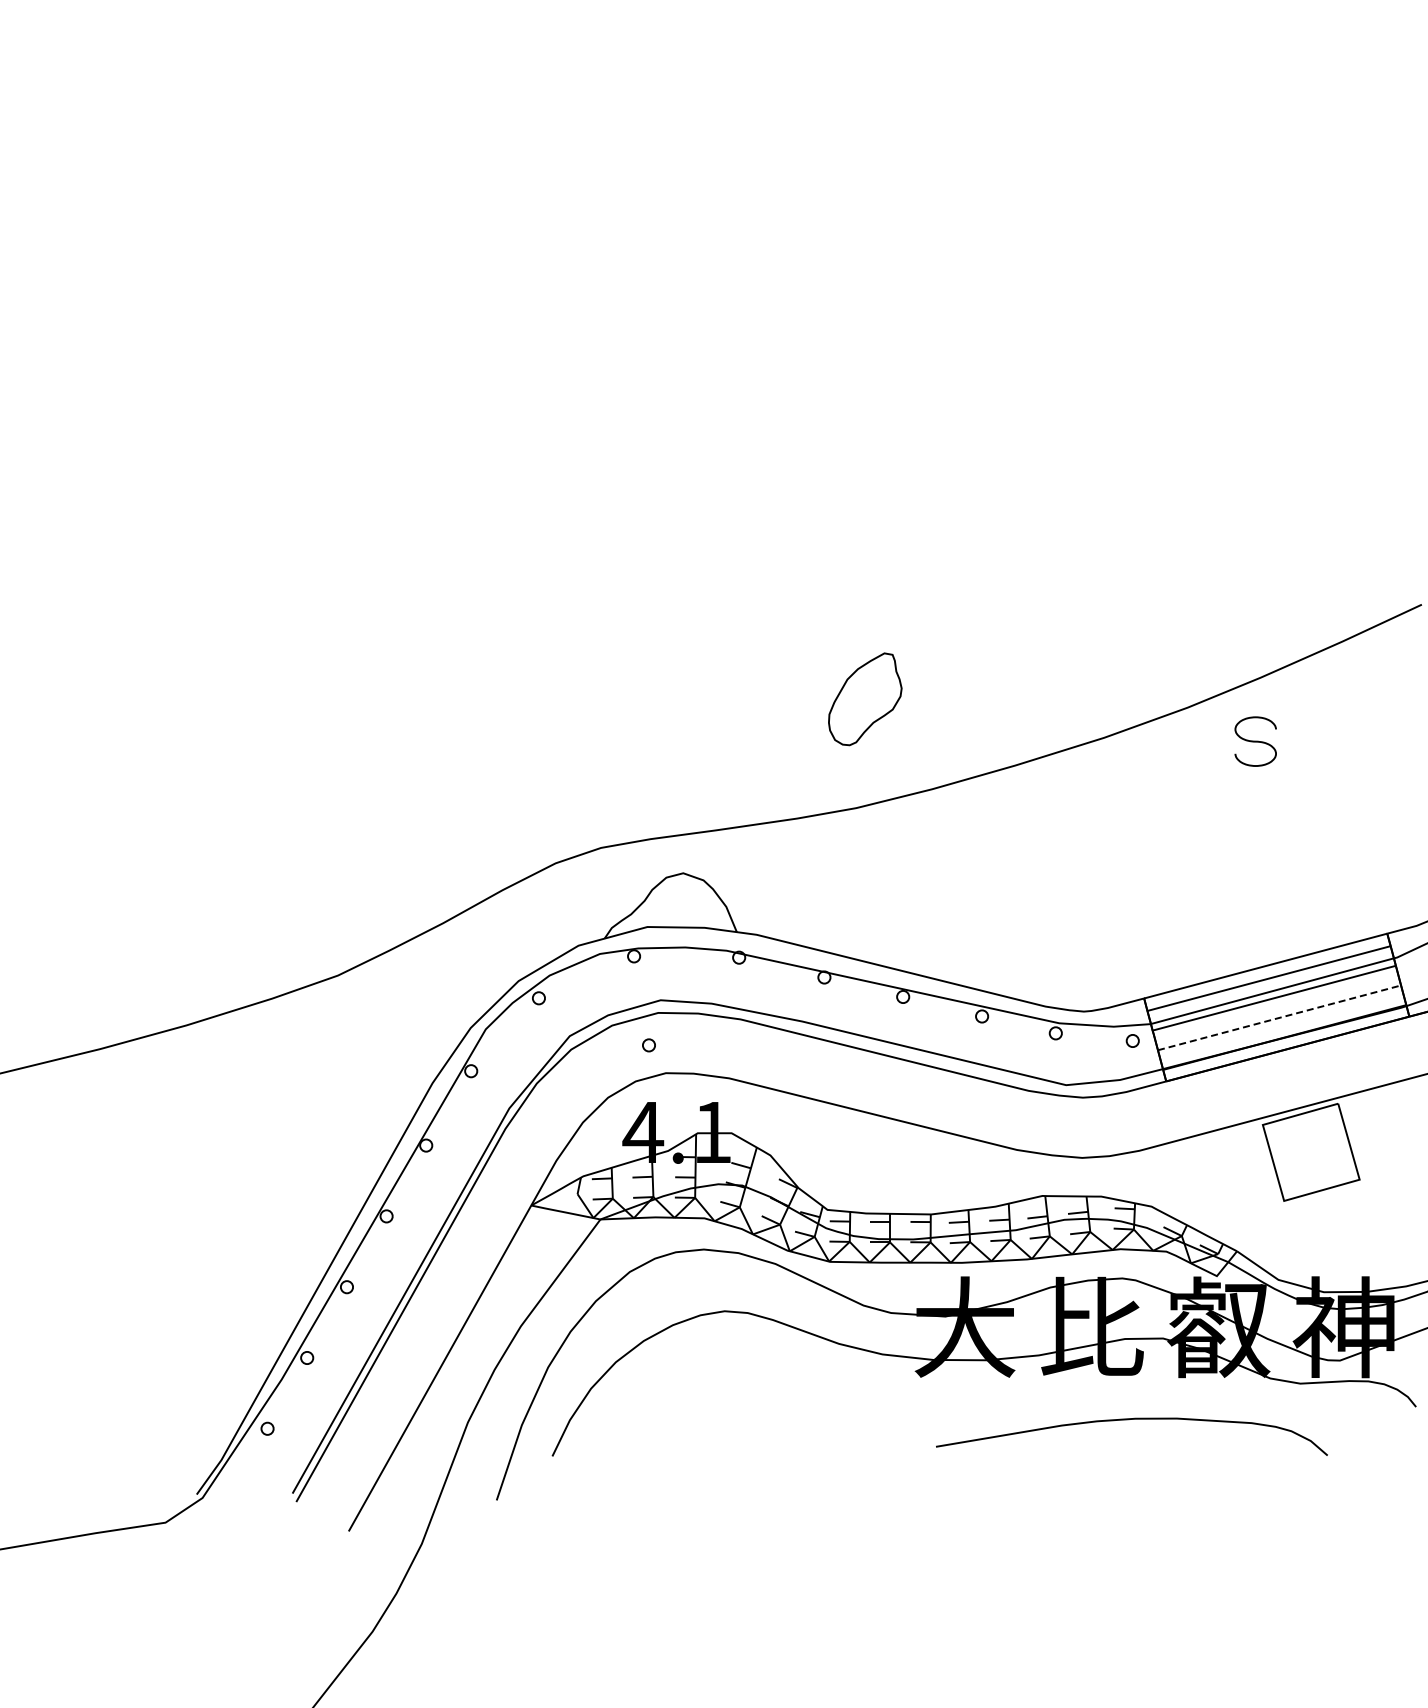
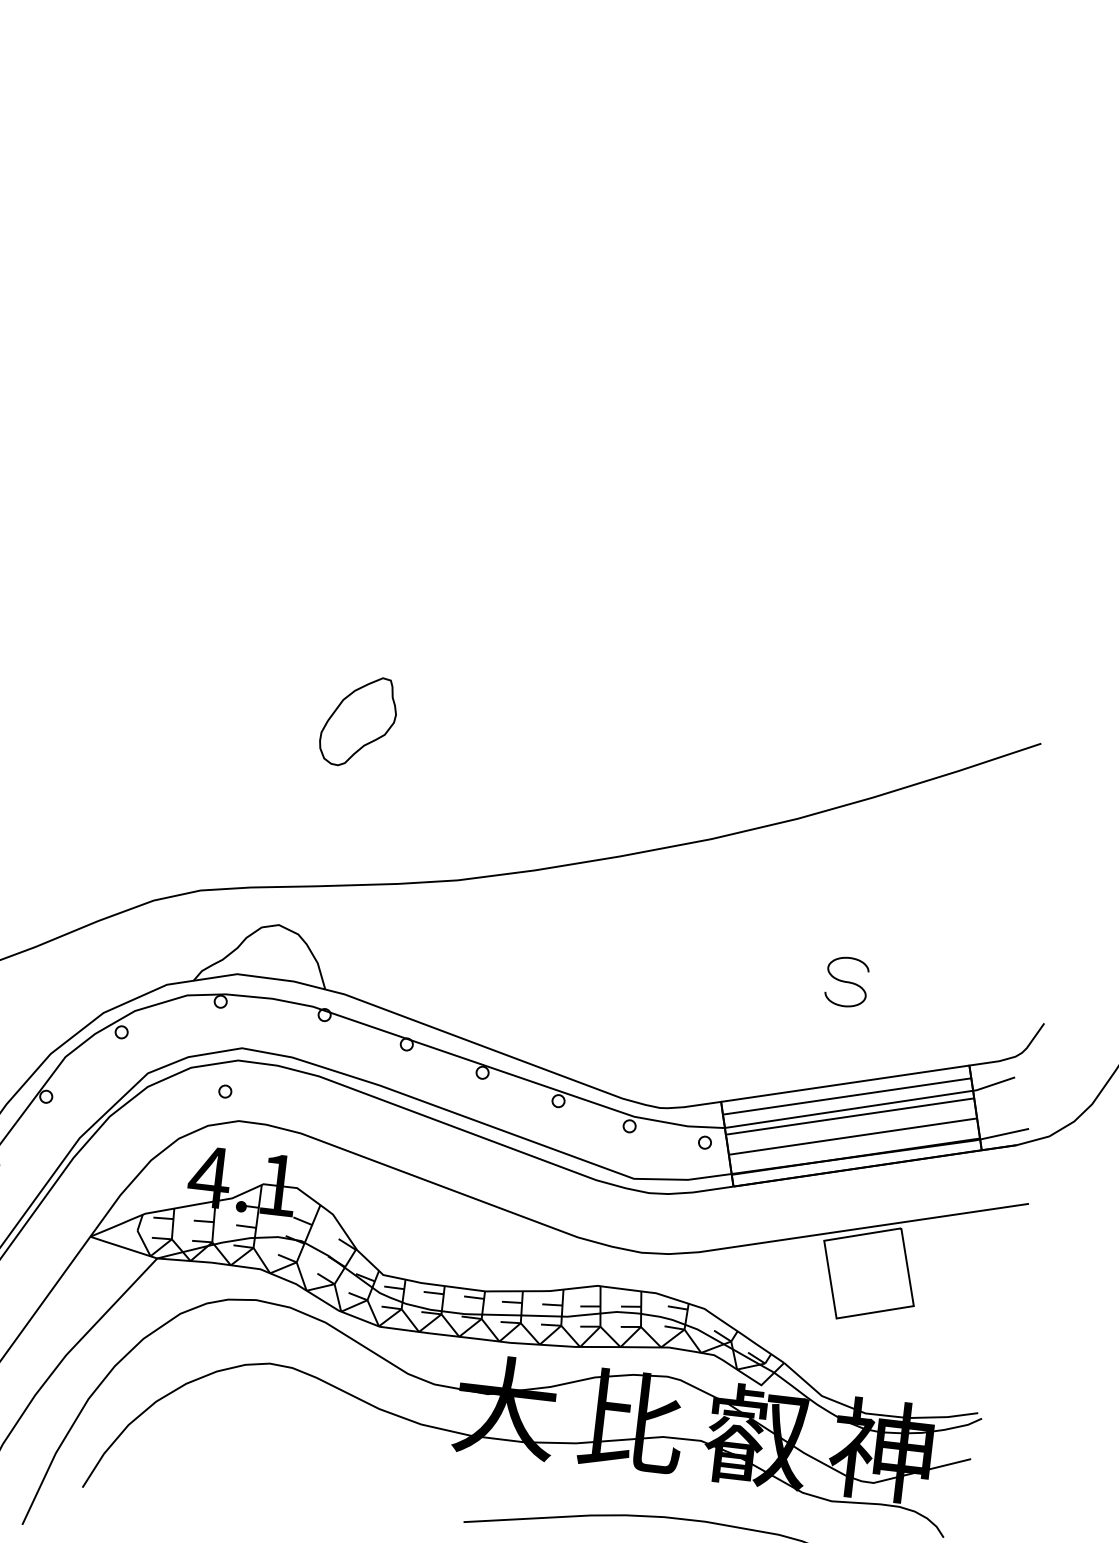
part: (865, 699) -> (358, 721), moved
part: (1255, 741) -> (846, 981), moved
line: (1279, 1017) -> (853, 1136), dashed -> solid

